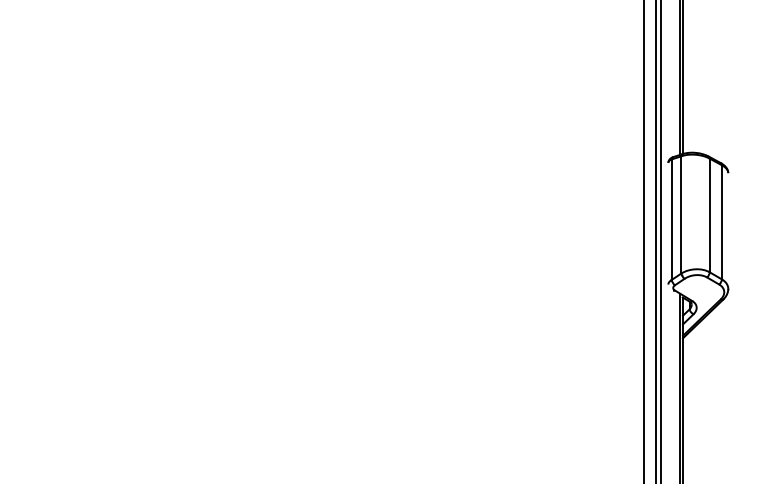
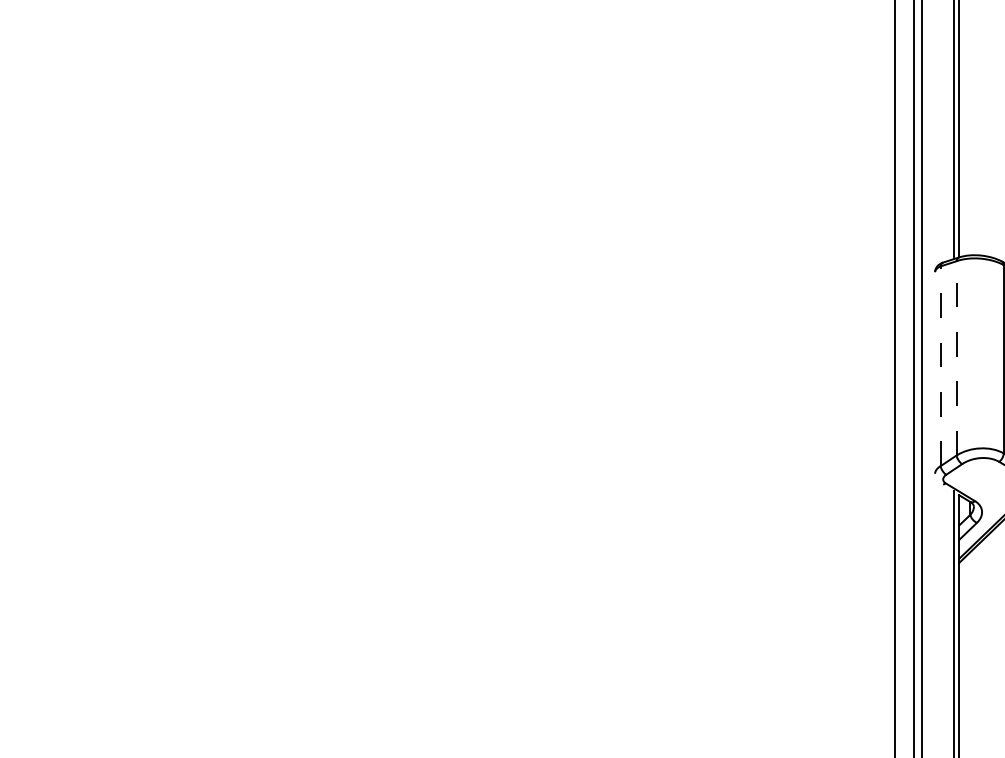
line: (681, 214) -> (956, 357), solid -> dashed
line: (671, 219) -> (940, 365), solid -> dashed

